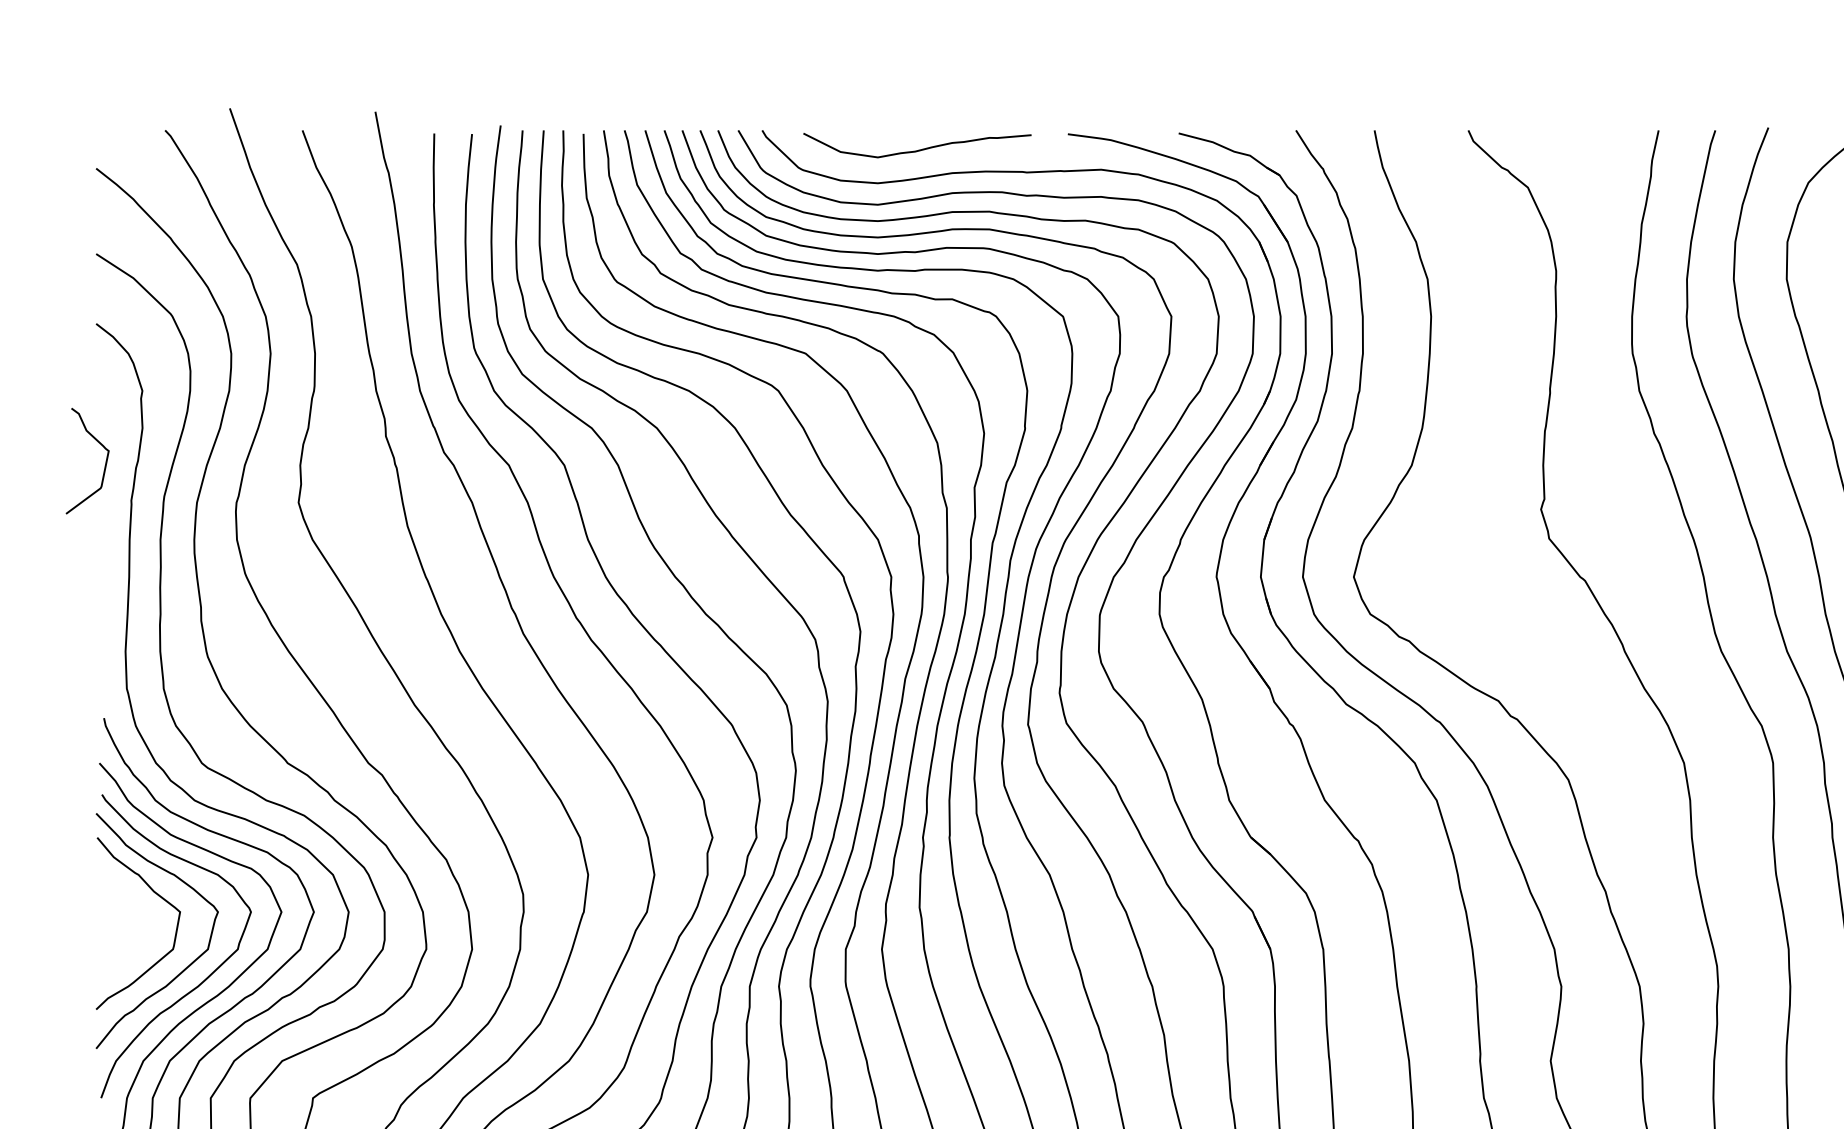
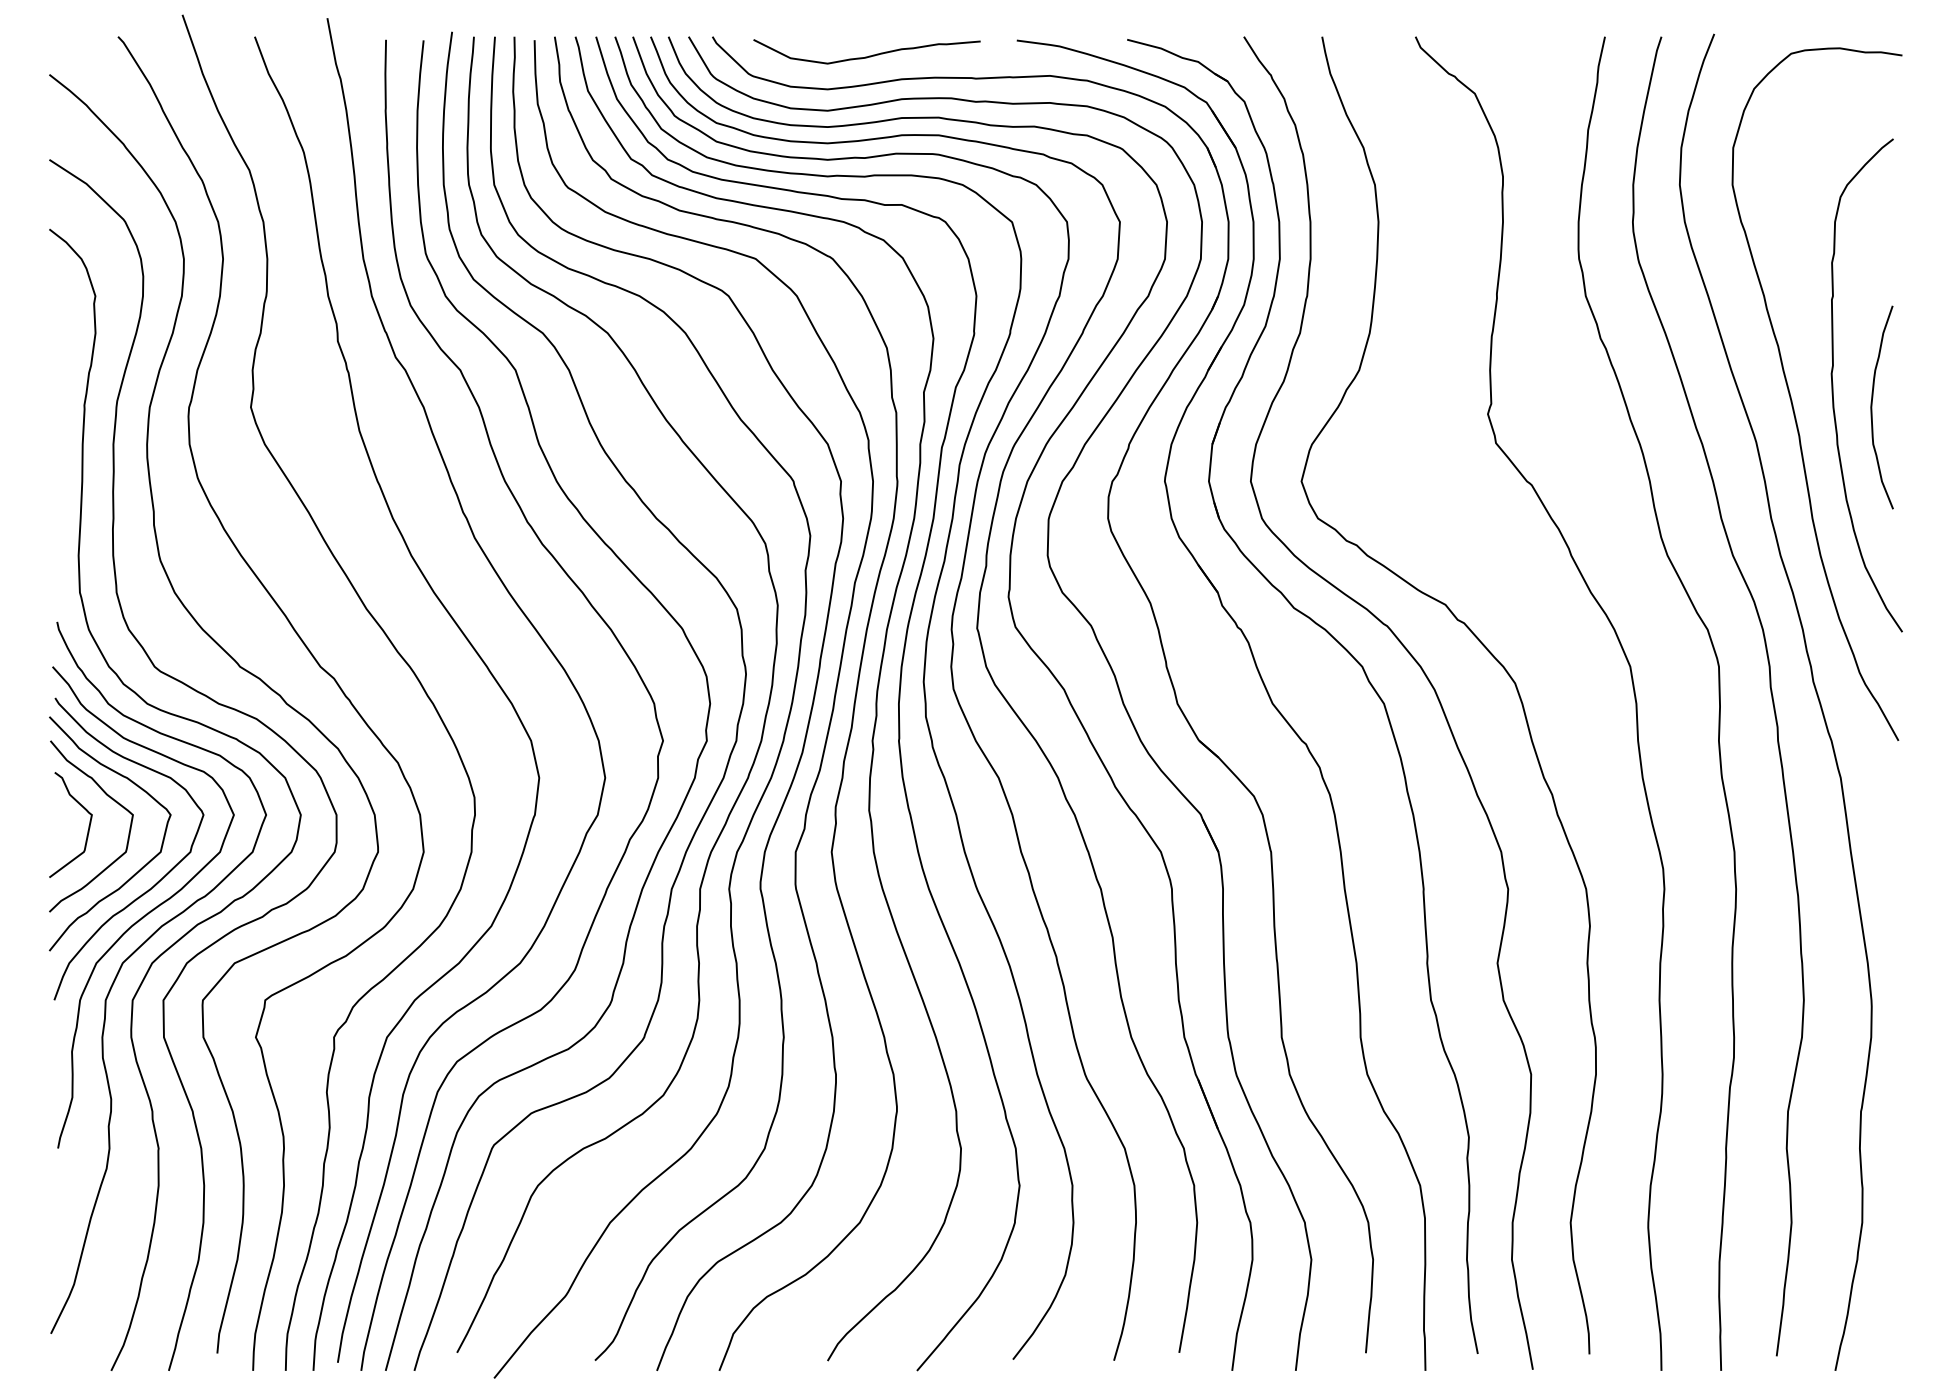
curve: (105, 461) -> (88, 825), moved

